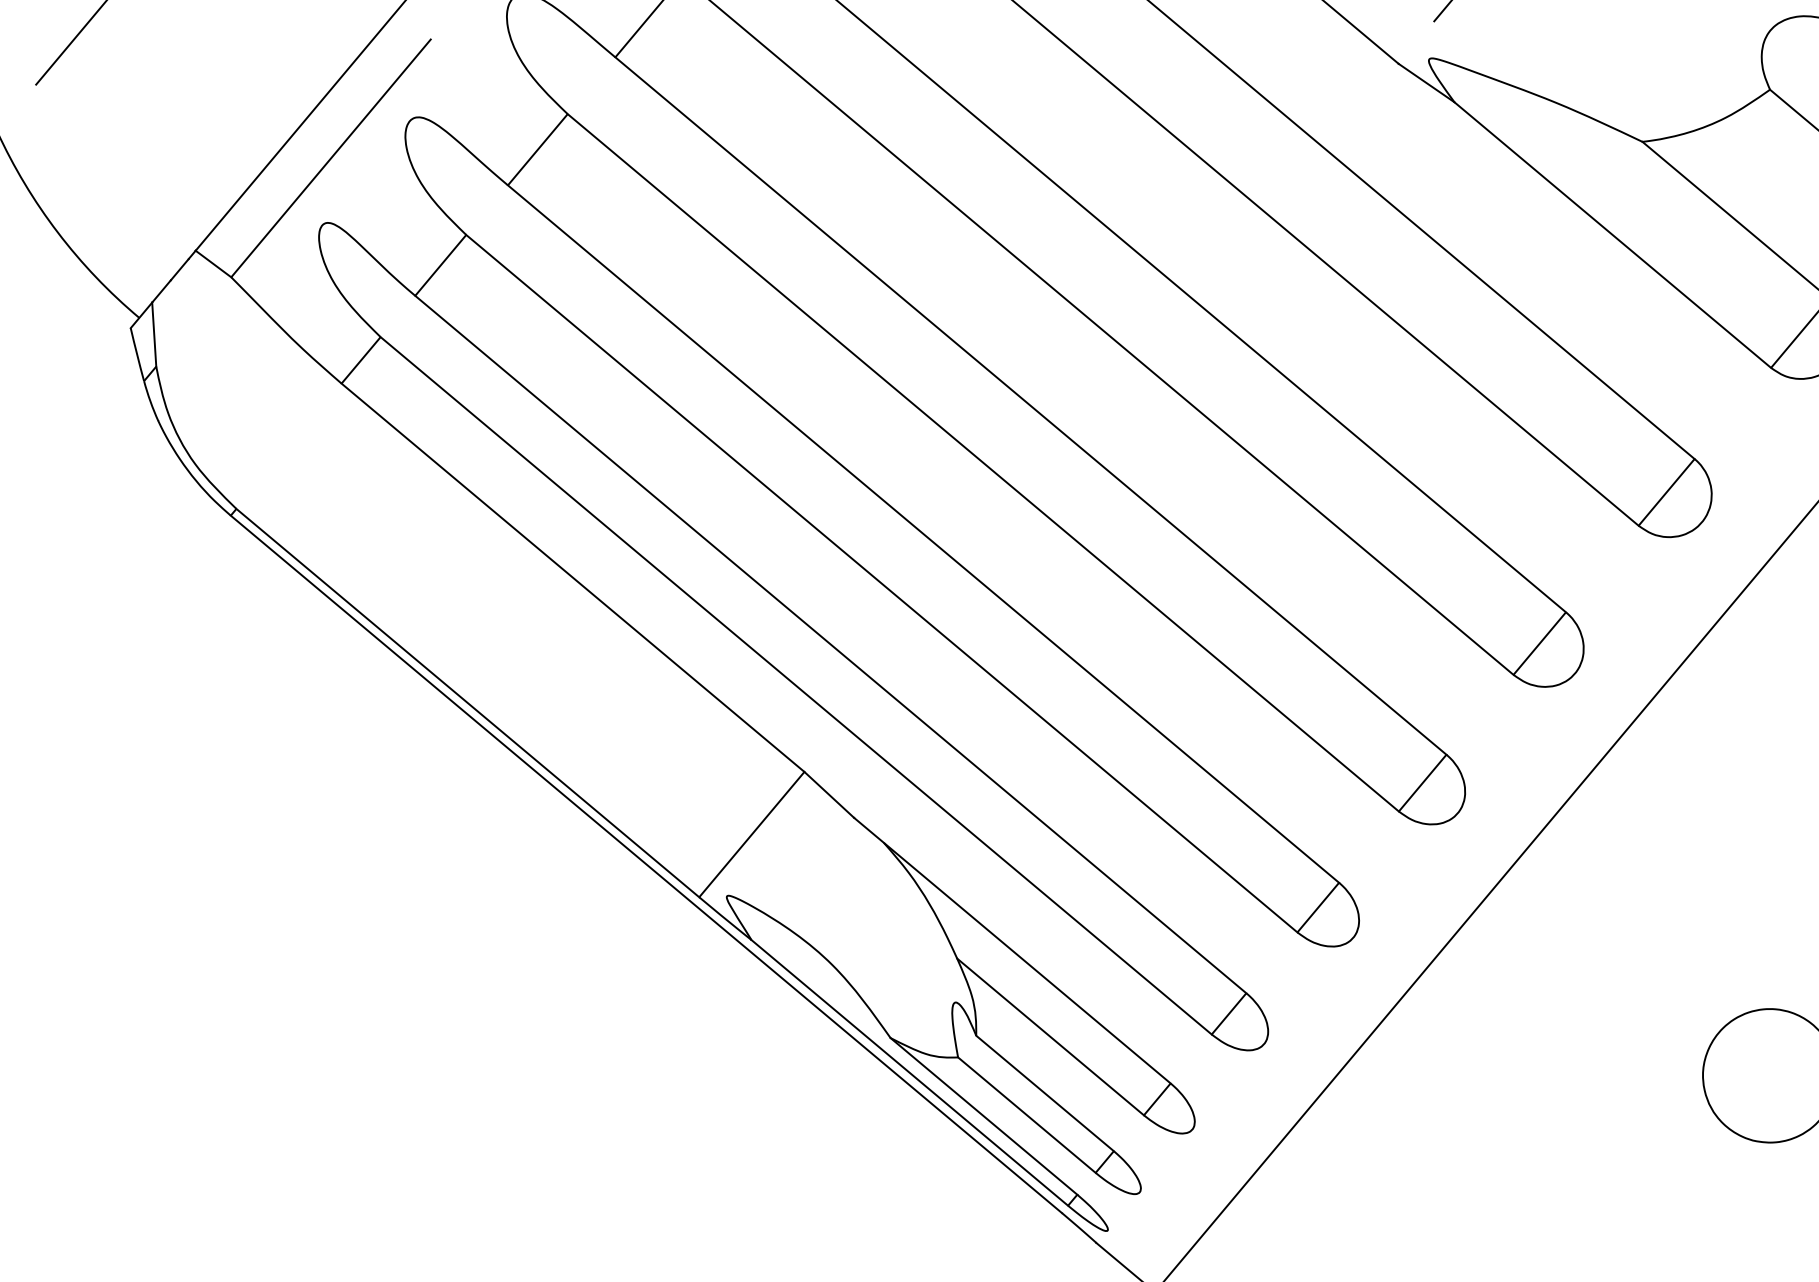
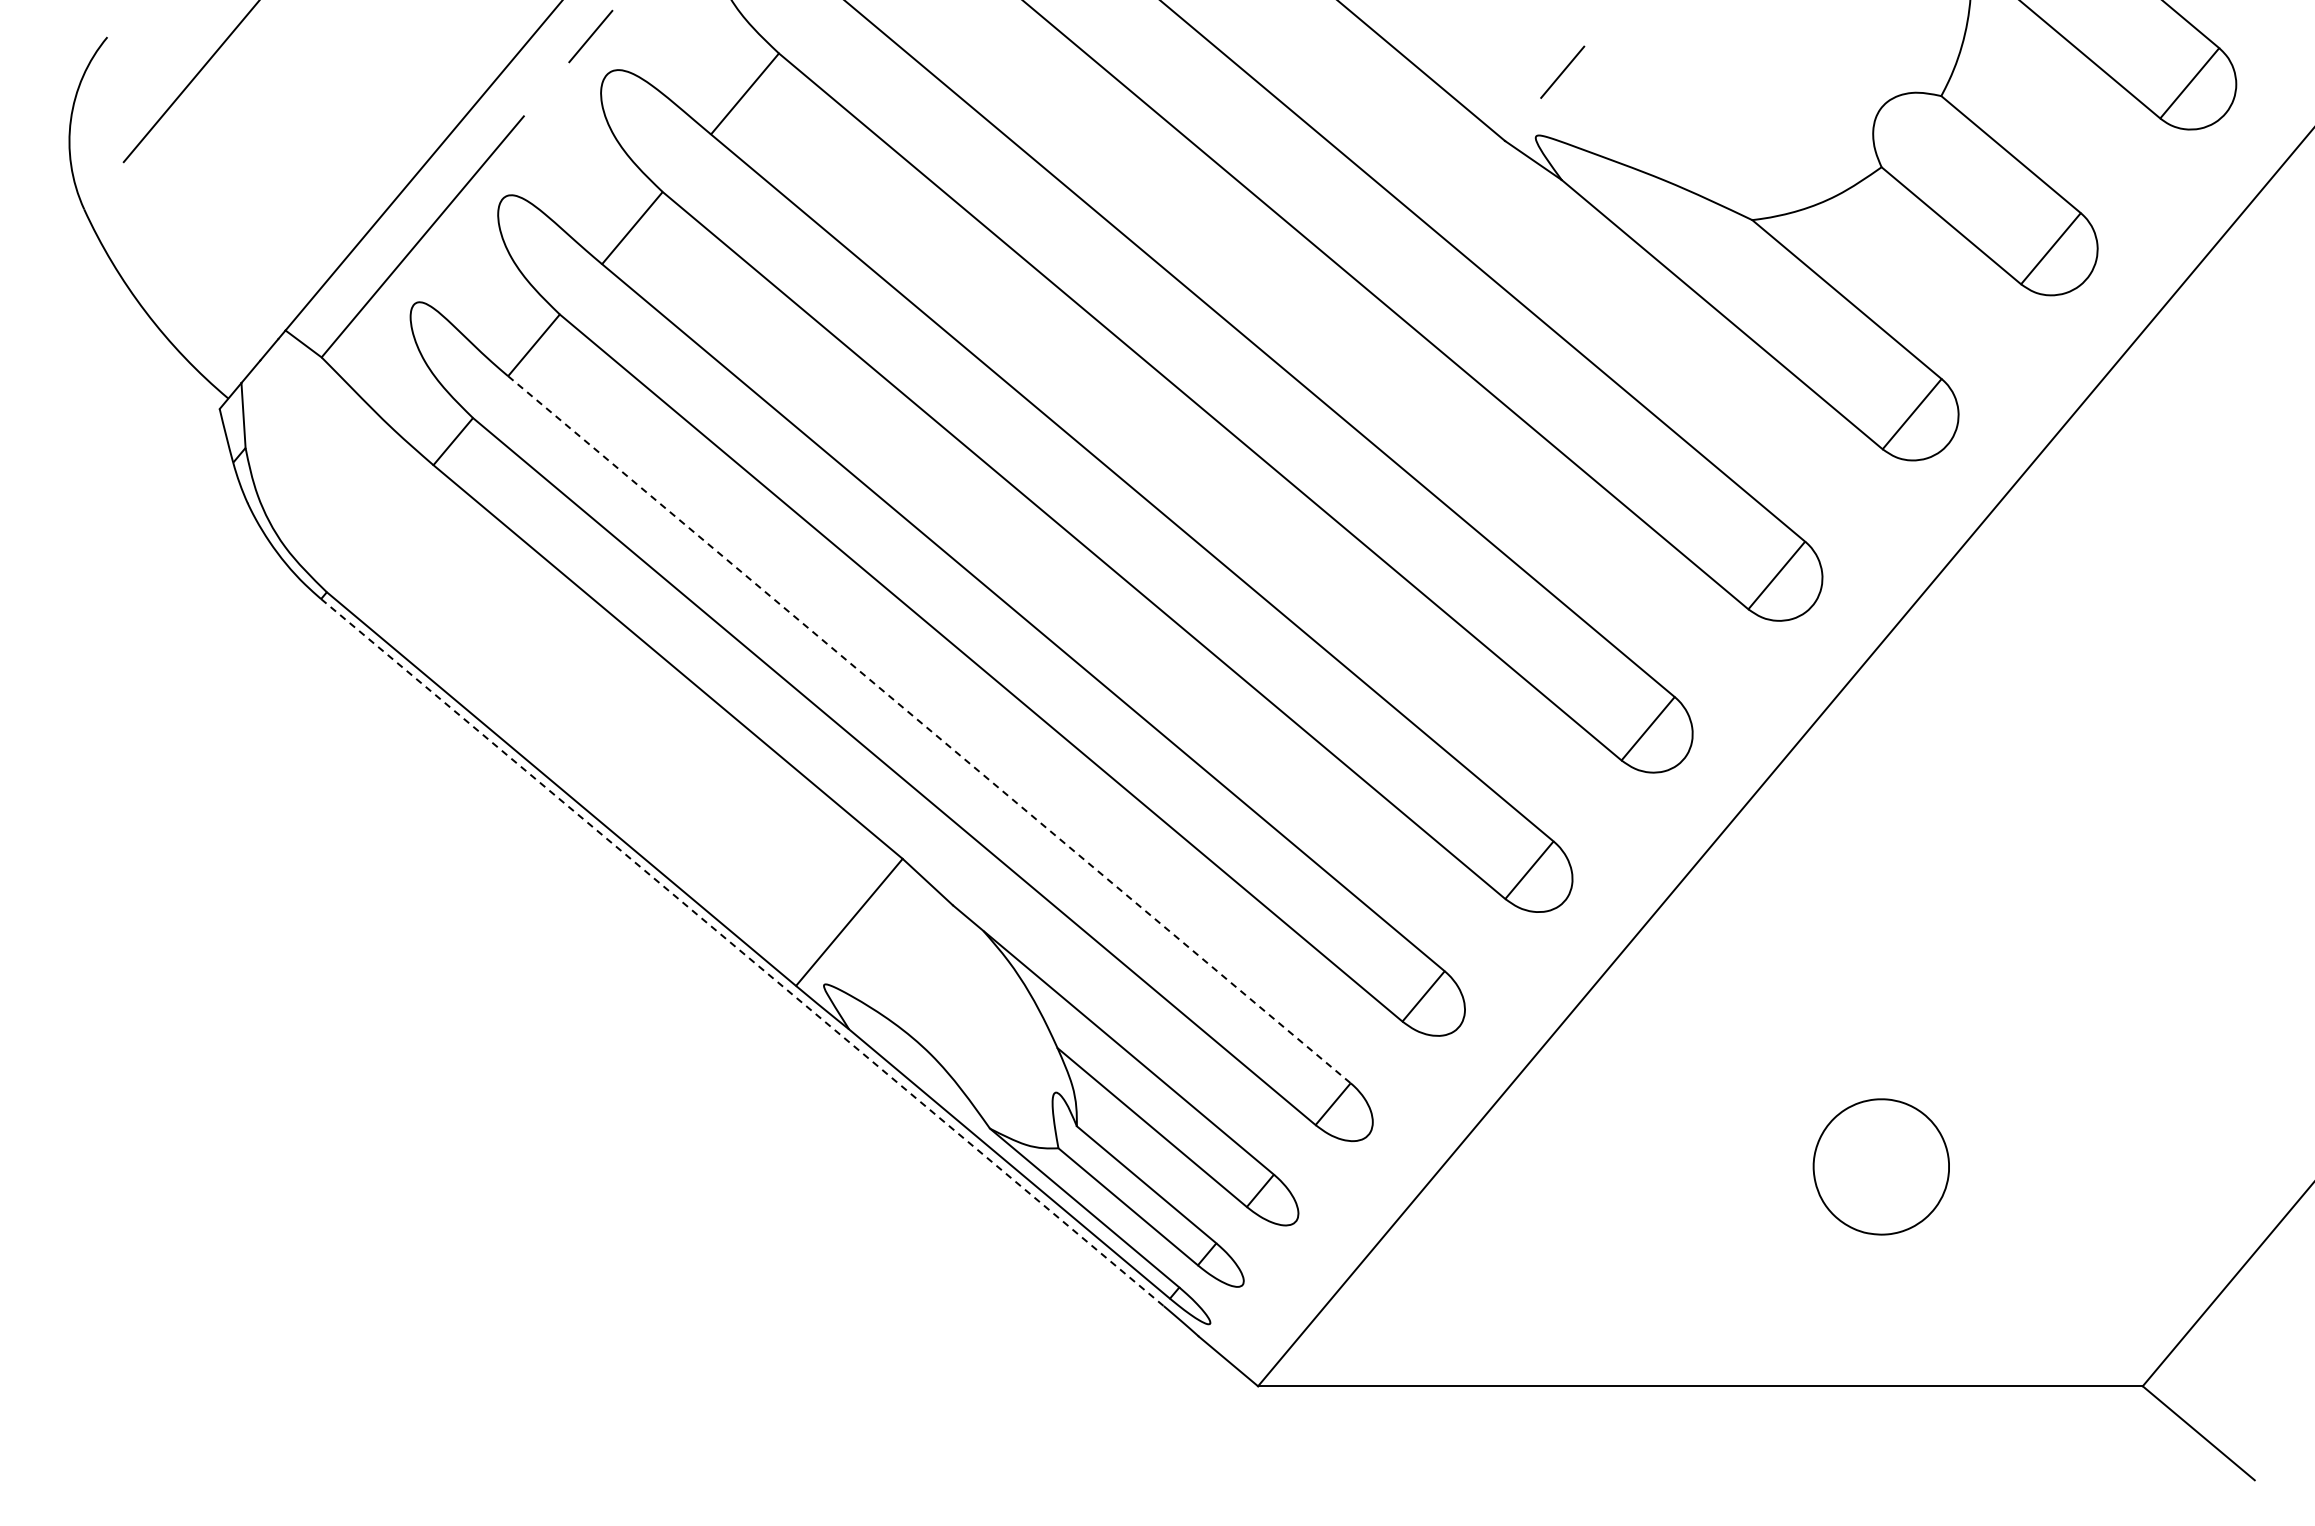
line: (830, 644) -> (929, 729), solid -> dashed
line: (646, 864) -> (742, 952), solid -> dashed

